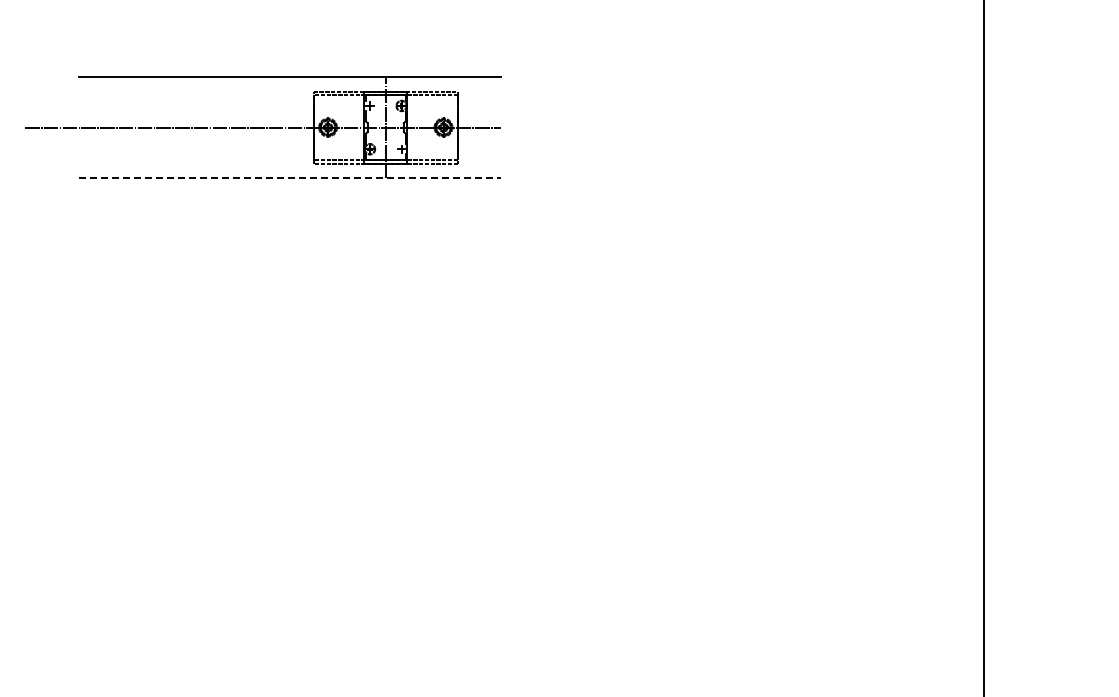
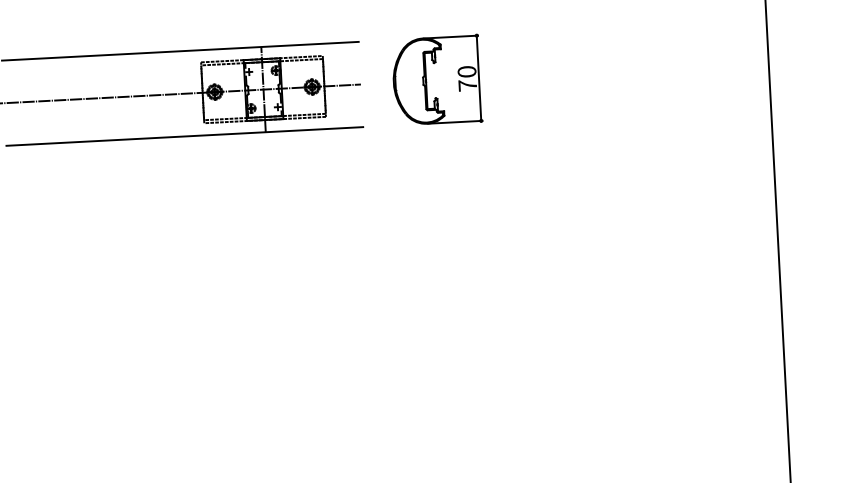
part: (591, 127) -> (437, 80), added
line: (290, 178) -> (185, 136), dashed -> solid

